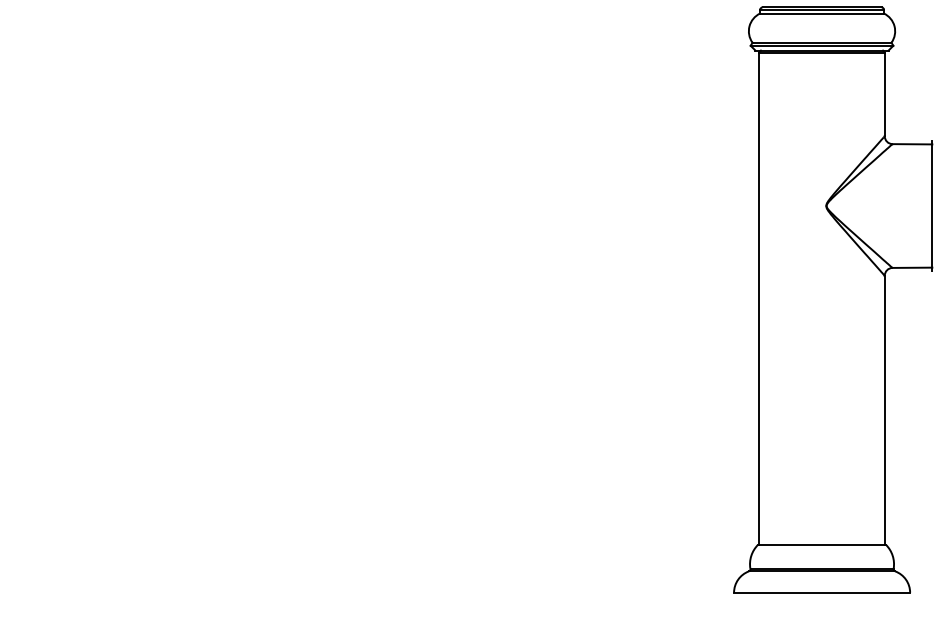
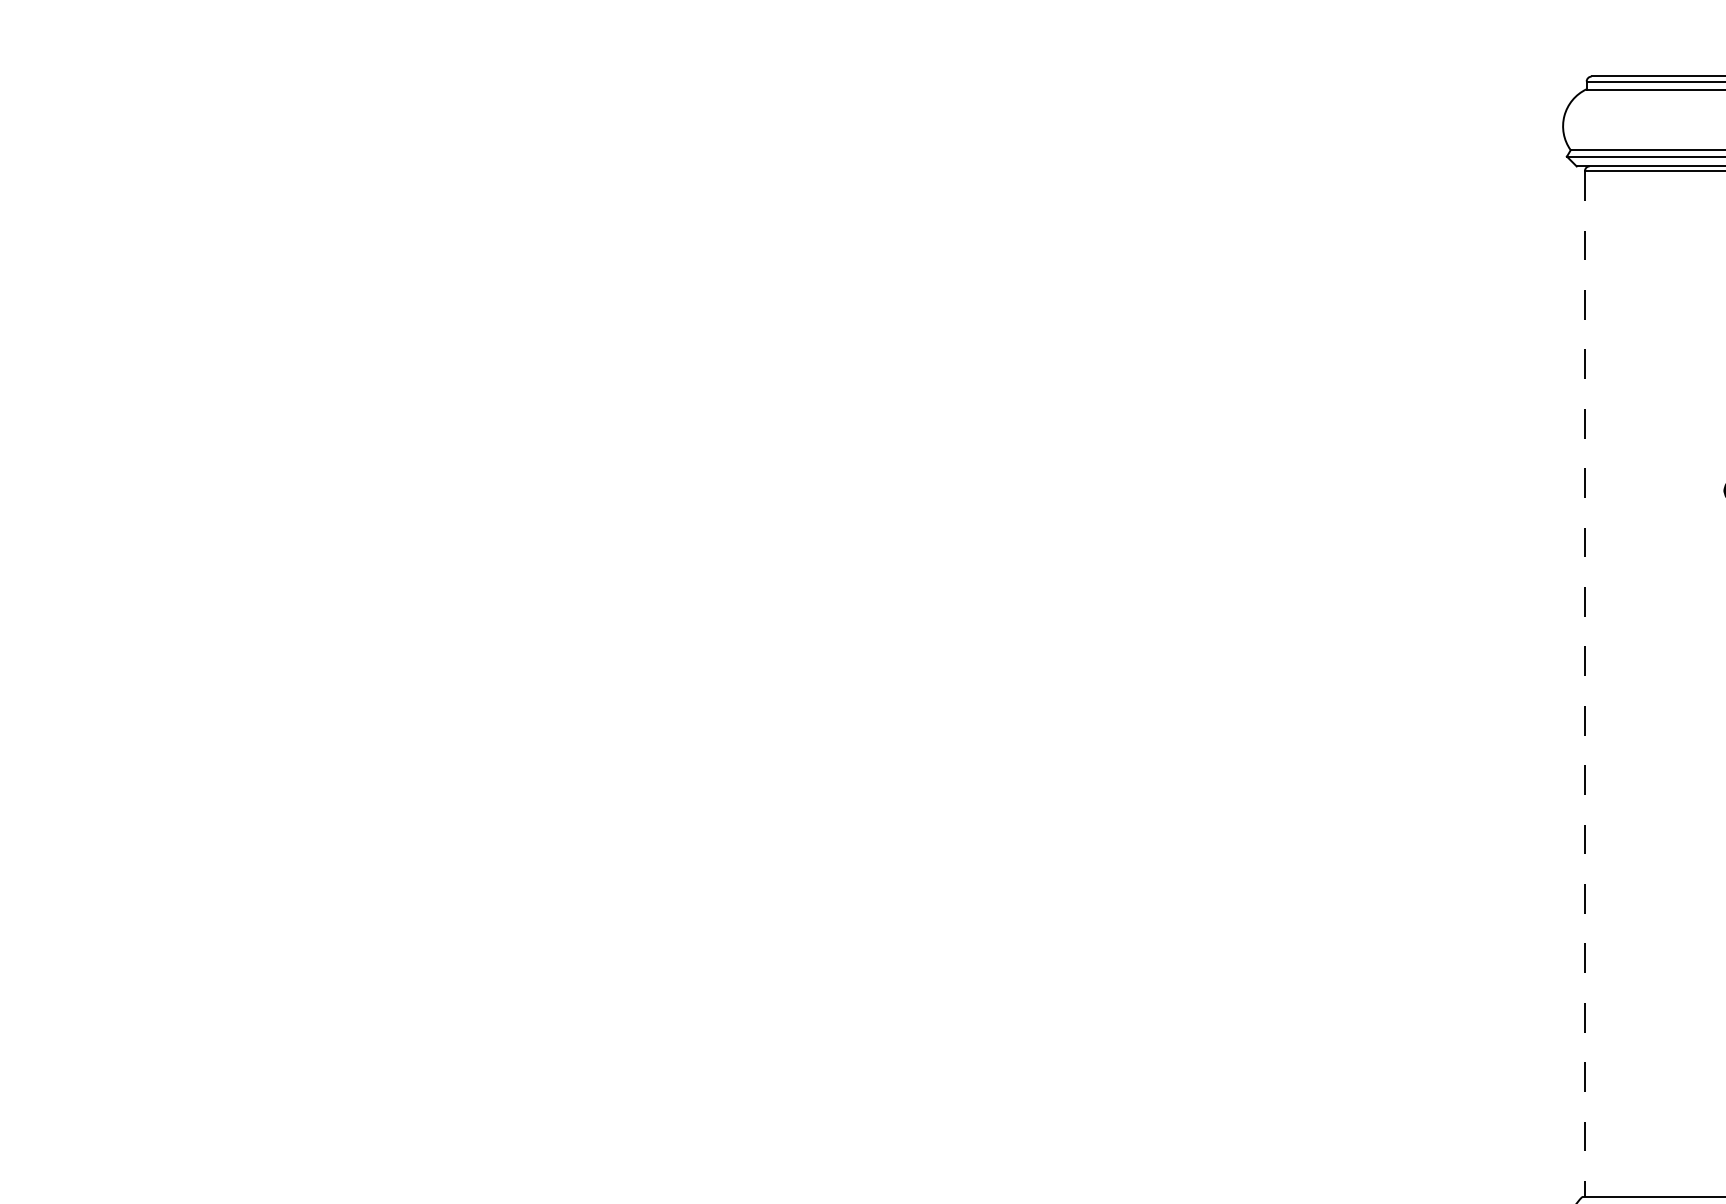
line: (759, 299) -> (1585, 685), solid -> dashed

